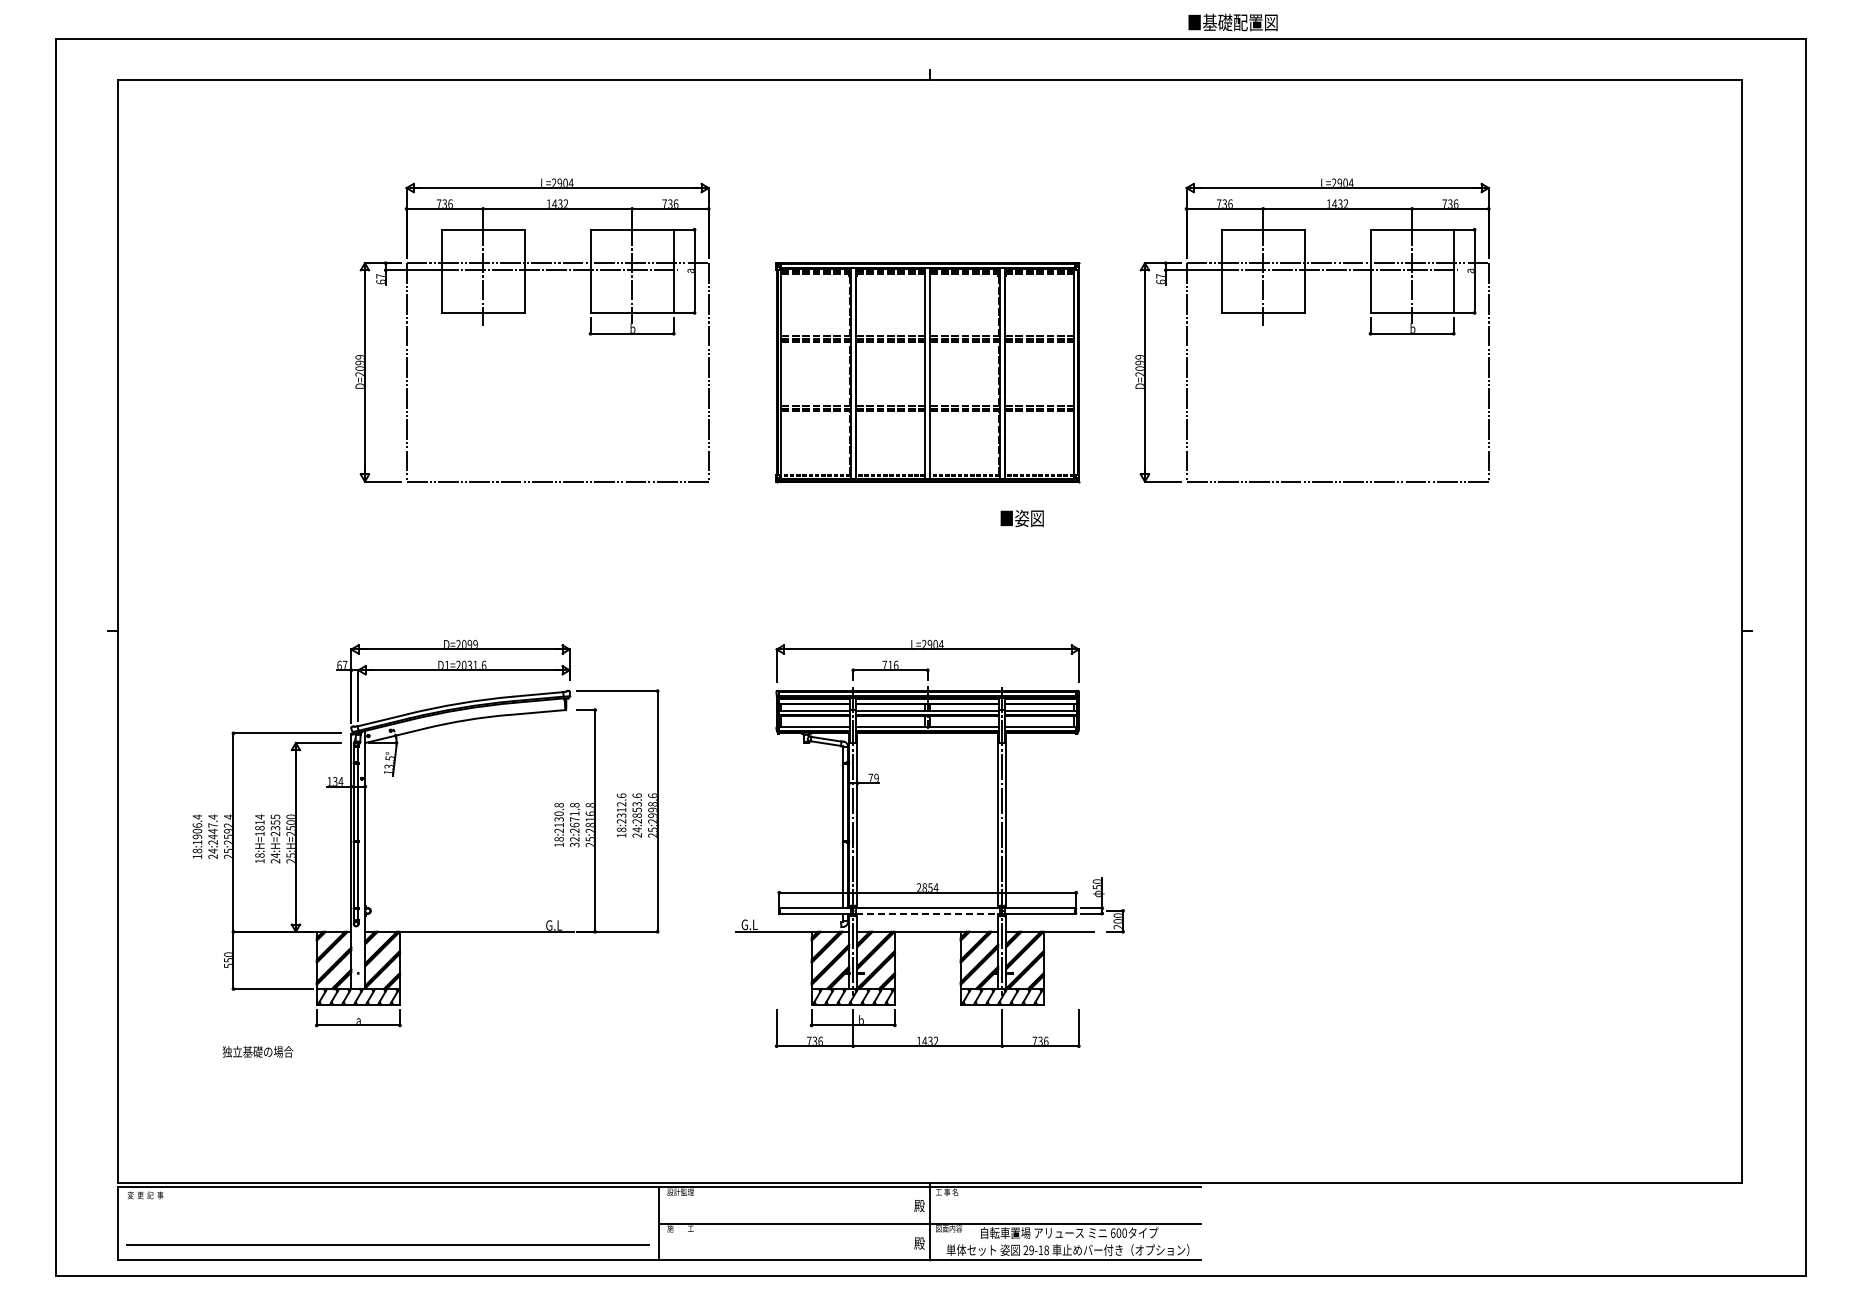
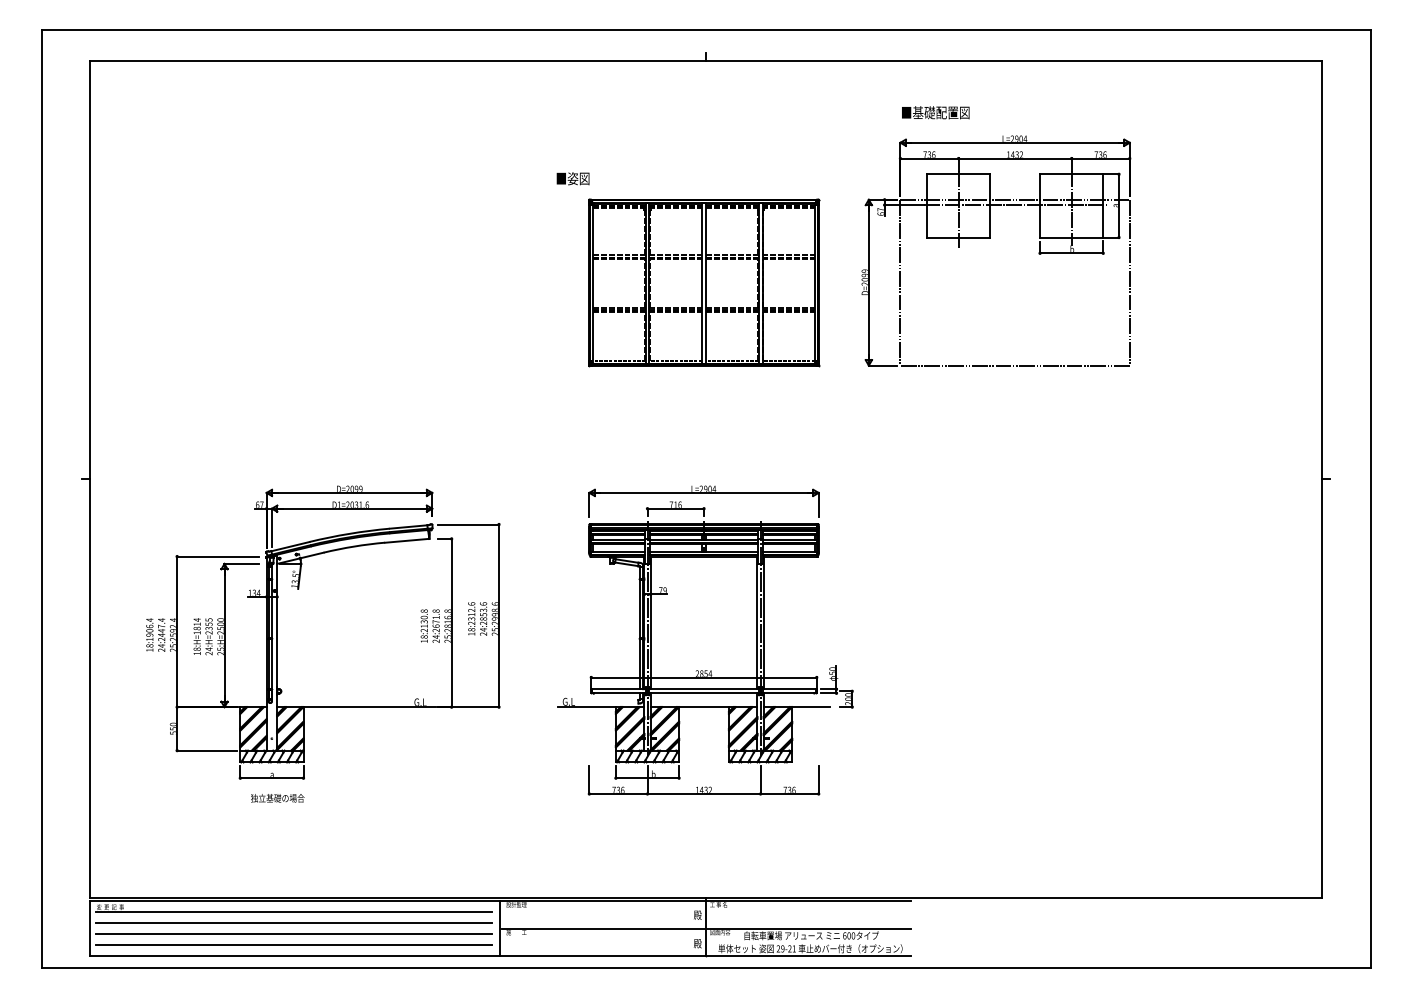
text: (1232, 22) -> (935, 112), moved
part: (525, 313) -> (398, 237), removed
text: (1021, 518) -> (572, 178), moved
text: (574, 841) -> (435, 638), 32:2671.8 -> 24:2671.8
line: (927, 913) -> (703, 693), dashed -> solid
text: (258, 1051) -> (278, 798), moved
line: (387, 1201) -> (294, 911), added
line: (387, 1215) -> (294, 922), added
line: (387, 1230) -> (294, 933), added
text: (1043, 1250) -> (791, 949), 29-18 -> 29-21

